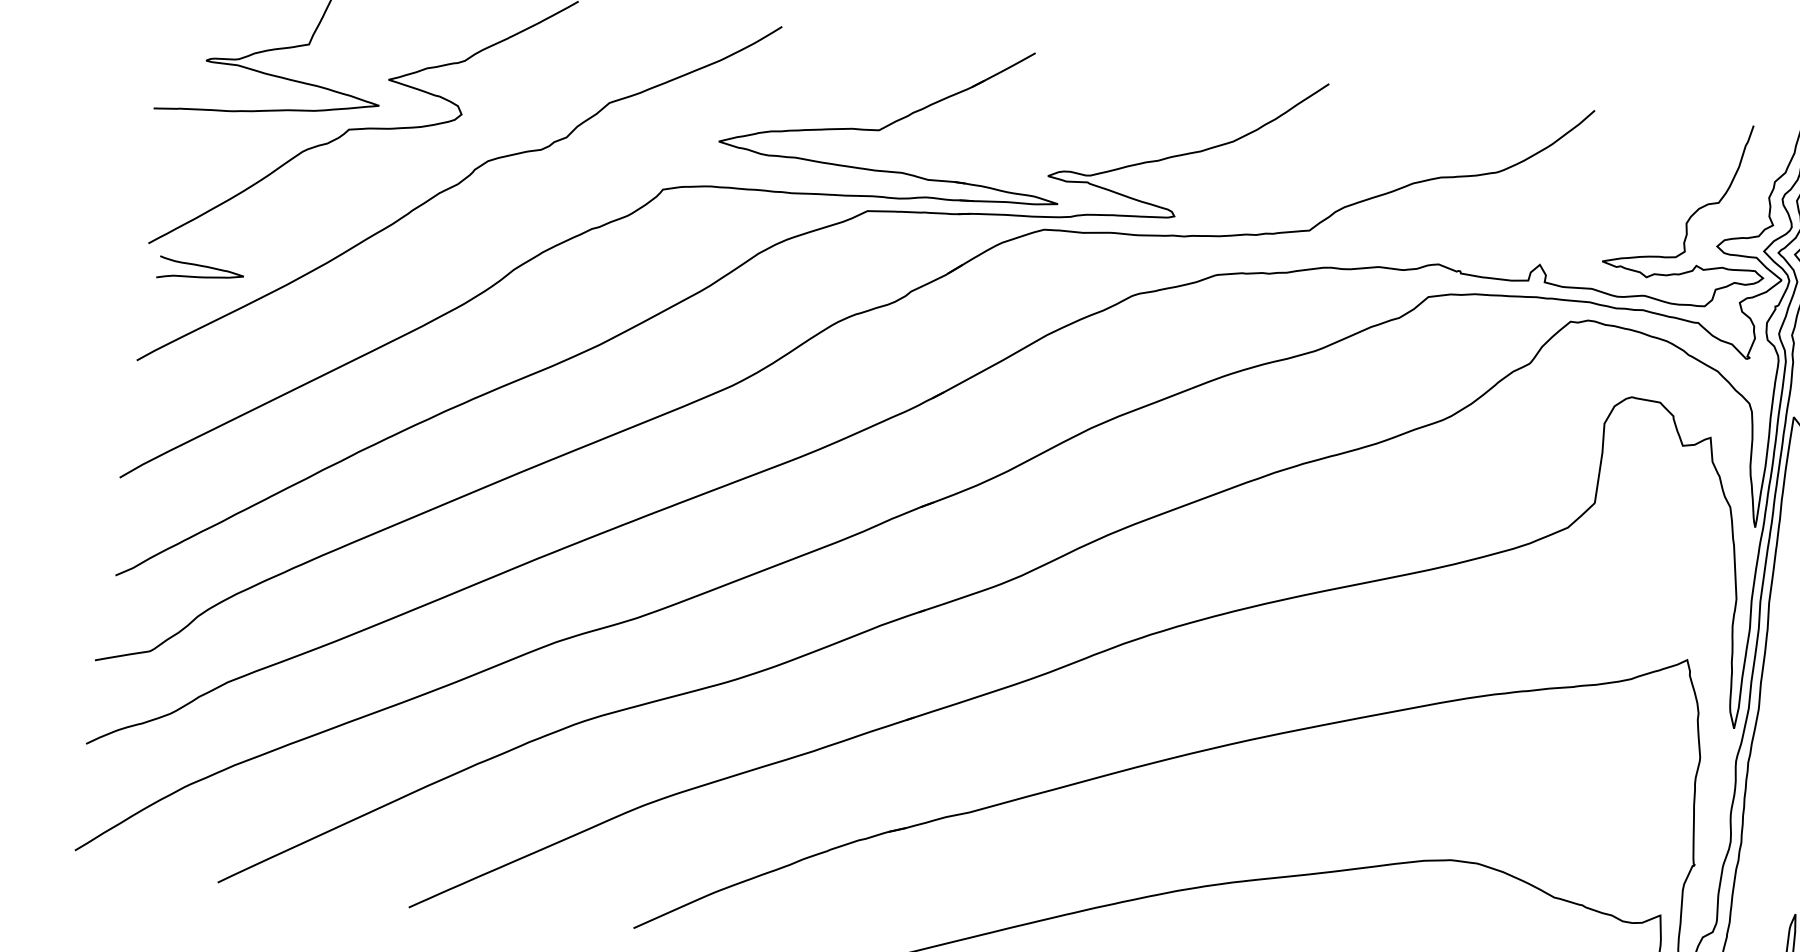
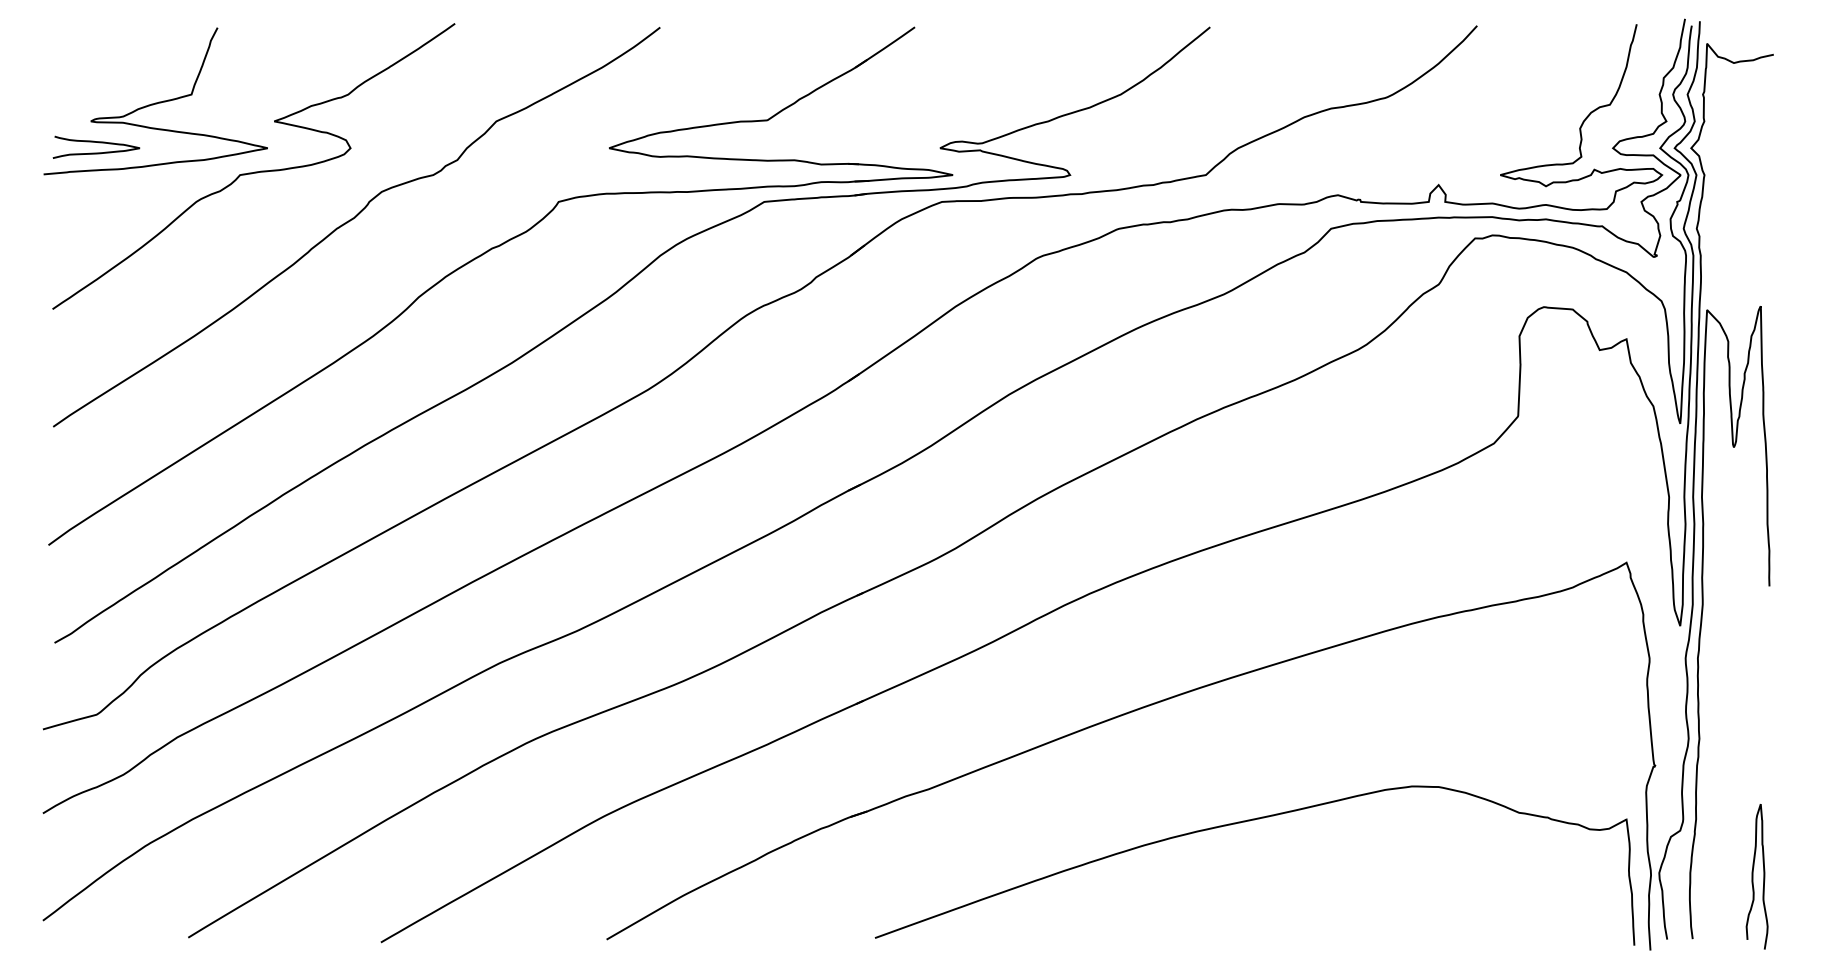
curve: (203, 267) -> (98, 143), moved

